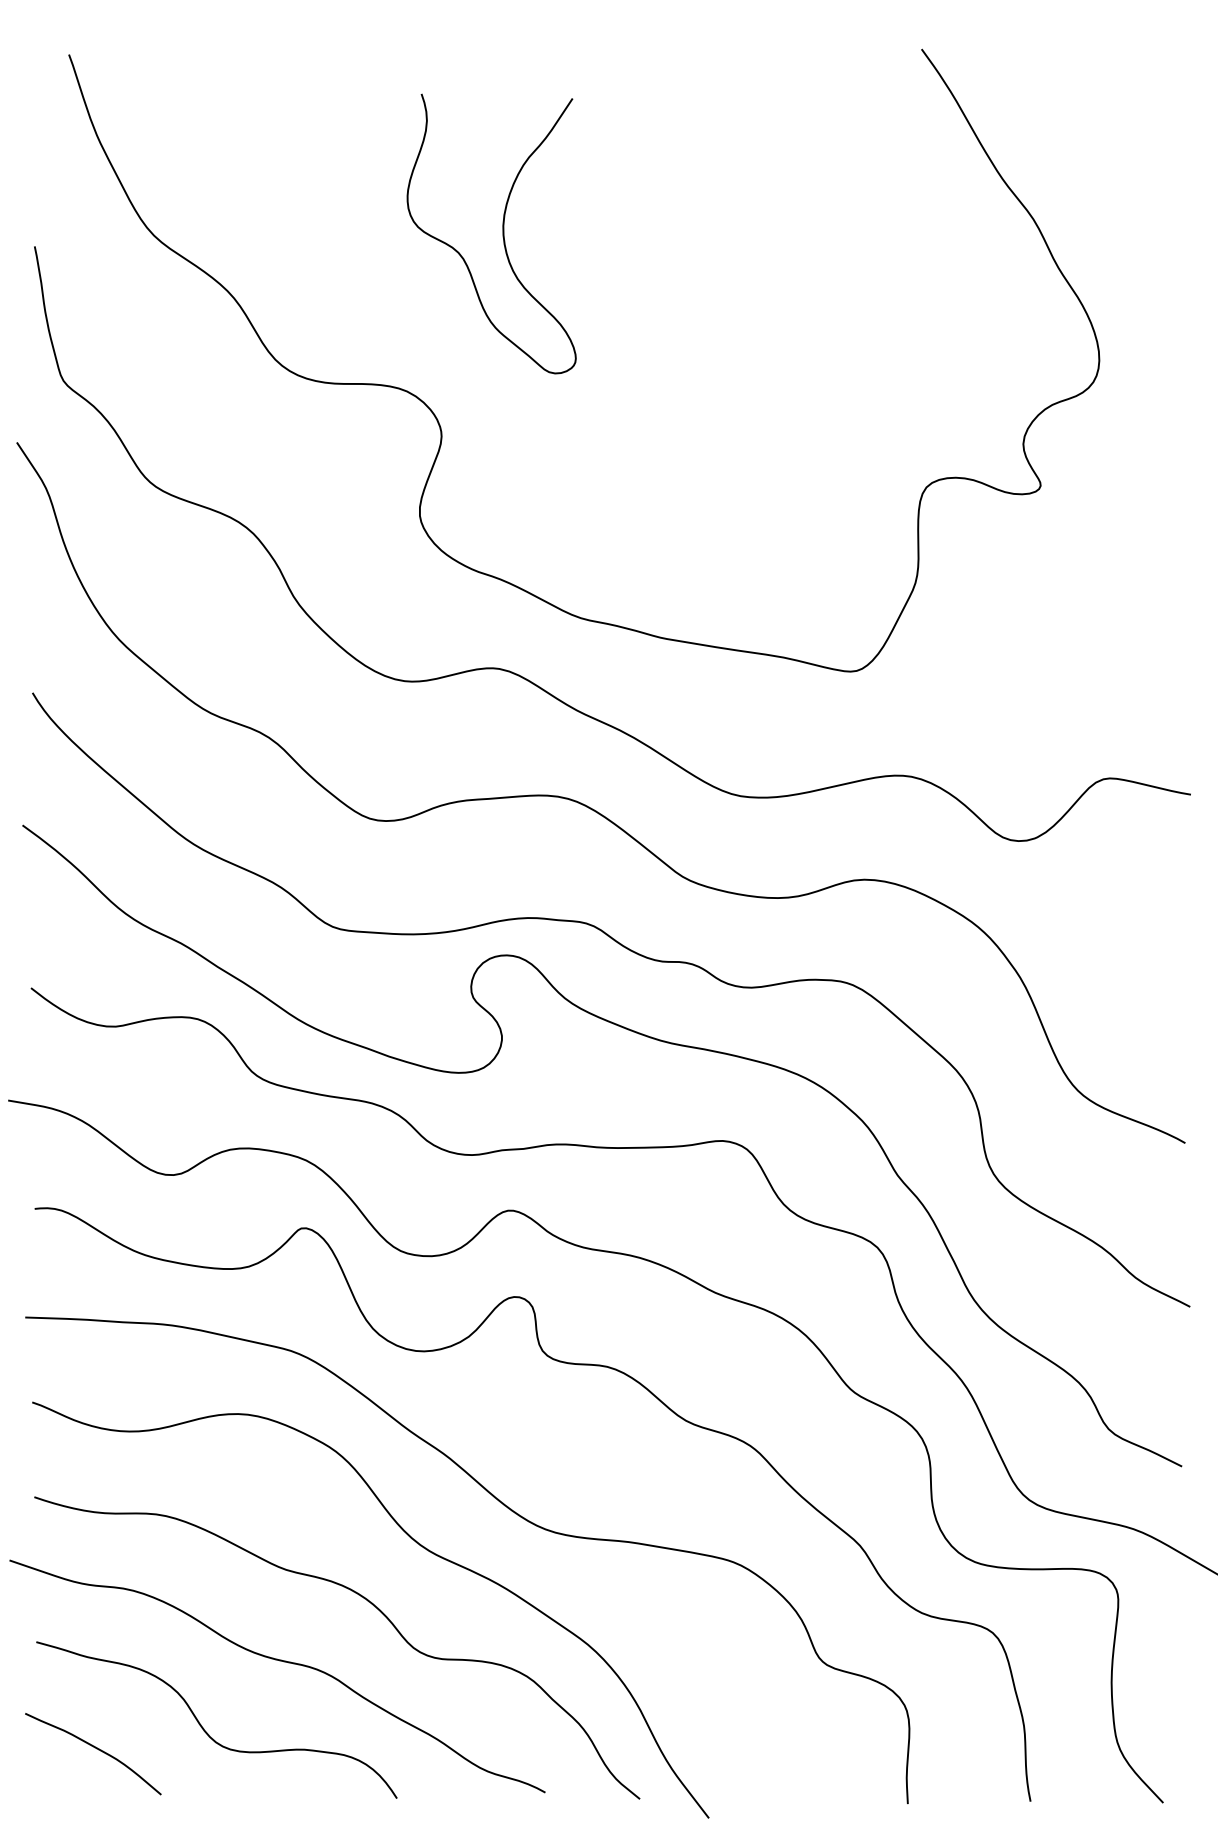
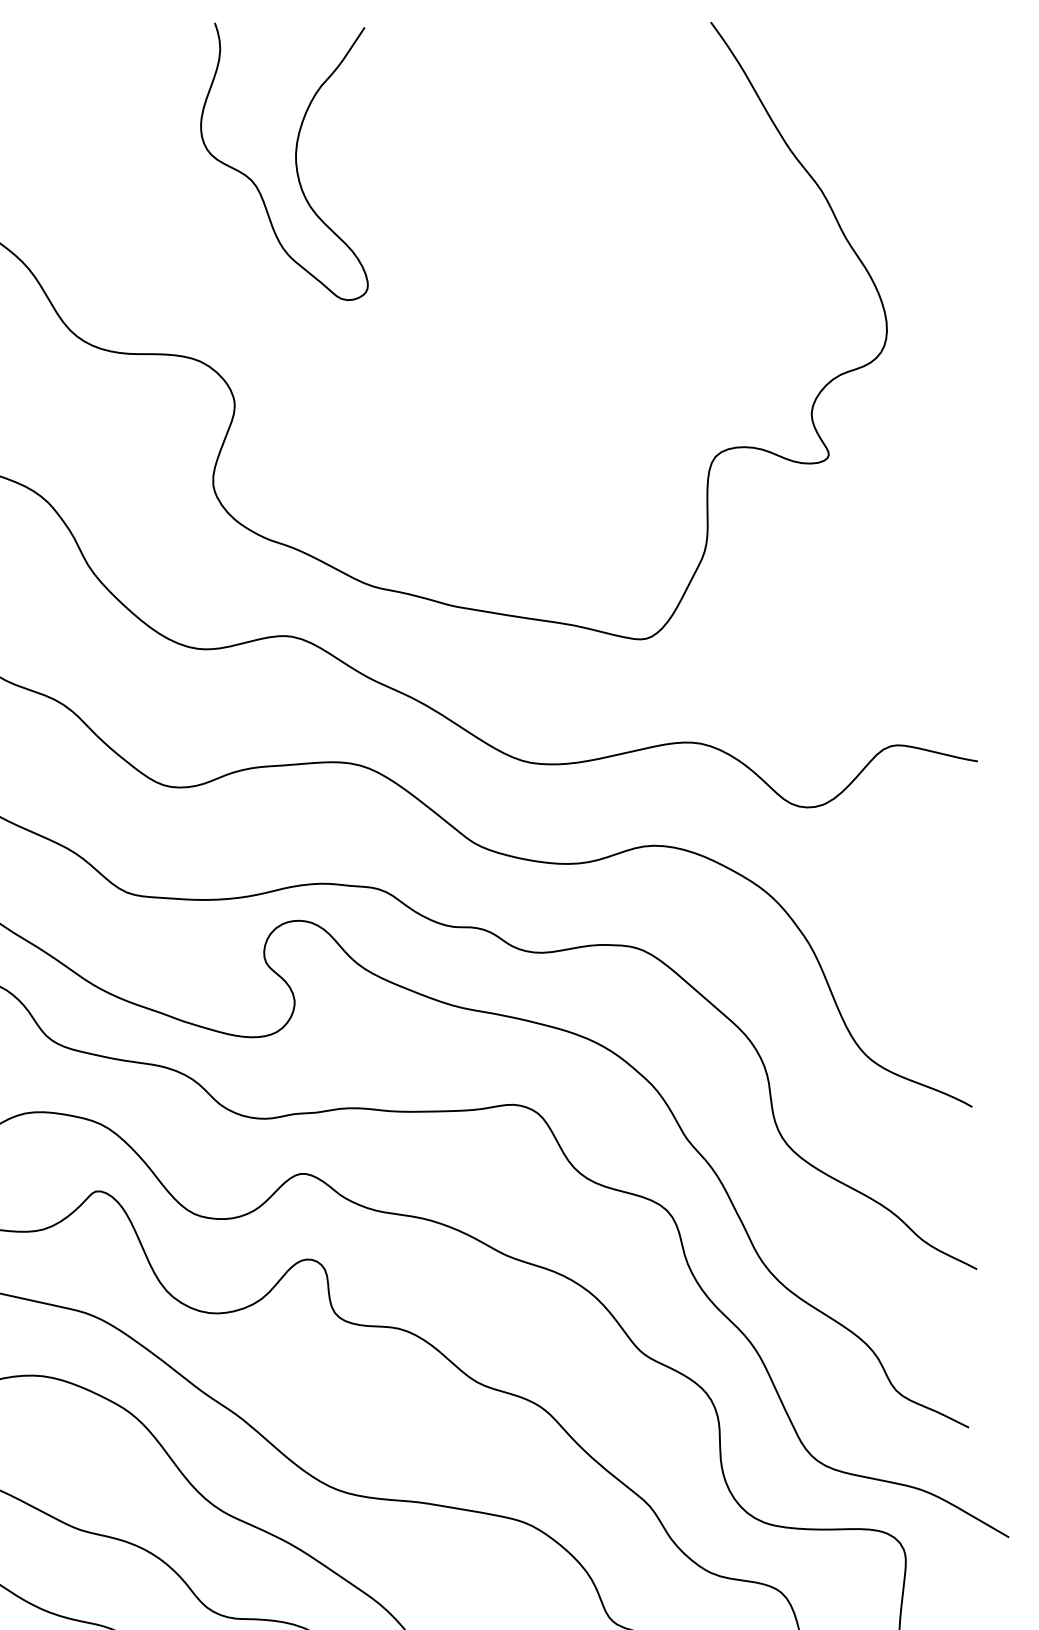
curve: (502, 233) -> (295, 161), moved

